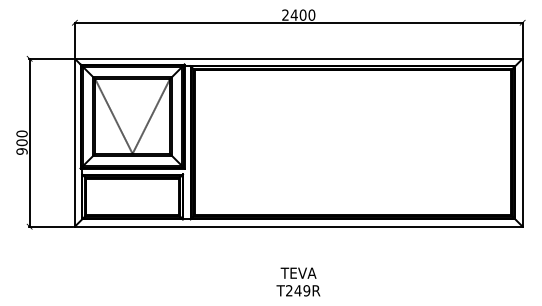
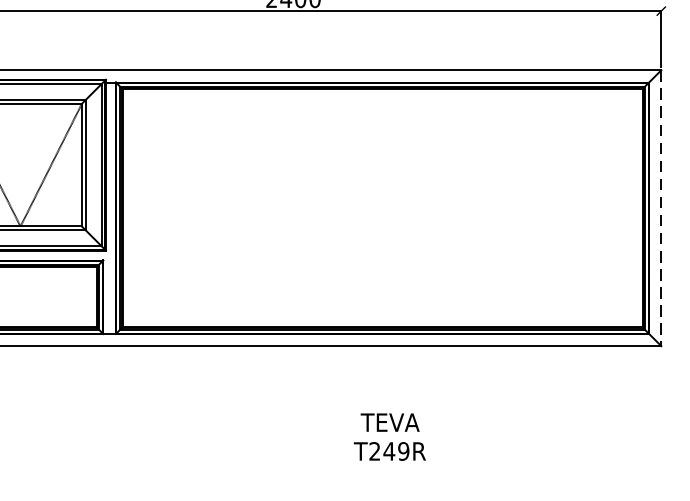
line: (522, 142) -> (661, 207), solid -> dashed
text: (298, 281) -> (389, 436), moved

